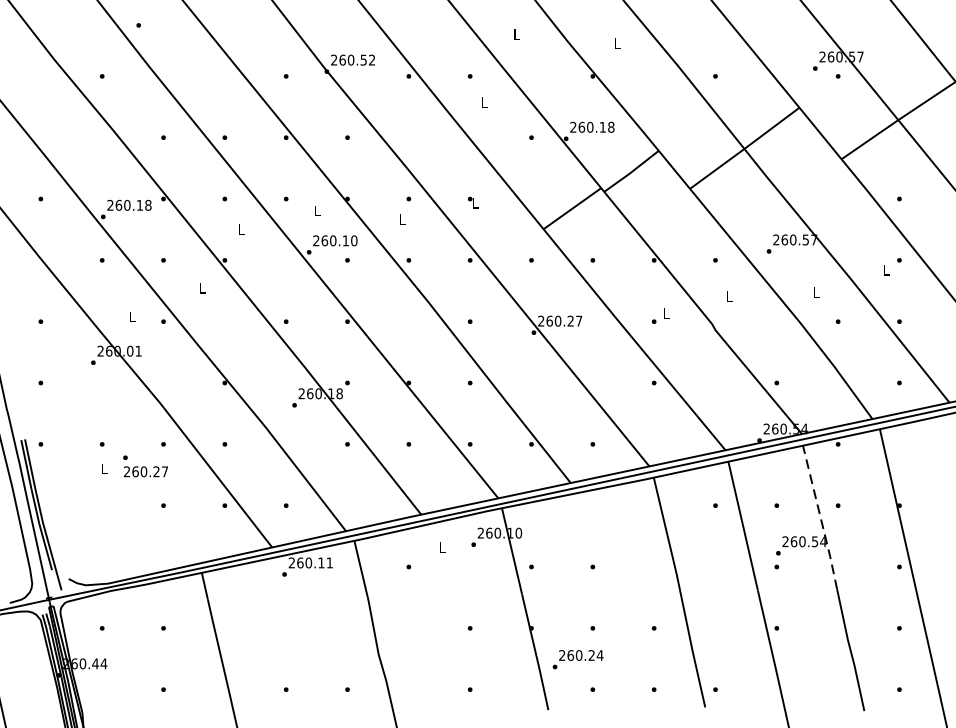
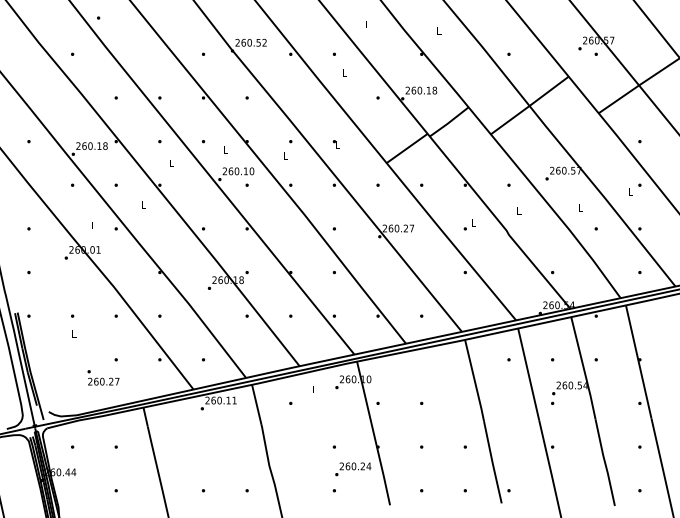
text: (145, 465) -> (103, 377), moved
line: (820, 517) -> (583, 368), dashed -> solid
text: (578, 659) -> (353, 469), moved

